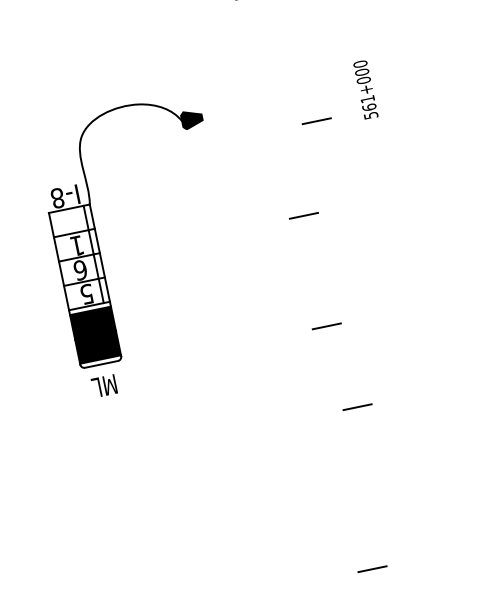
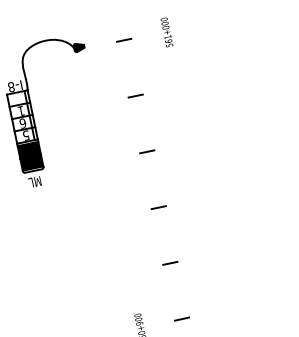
line: (317, 119) -> (124, 39), moved
line: (357, 406) -> (158, 207), moved
line: (372, 569) -> (170, 263), moved

